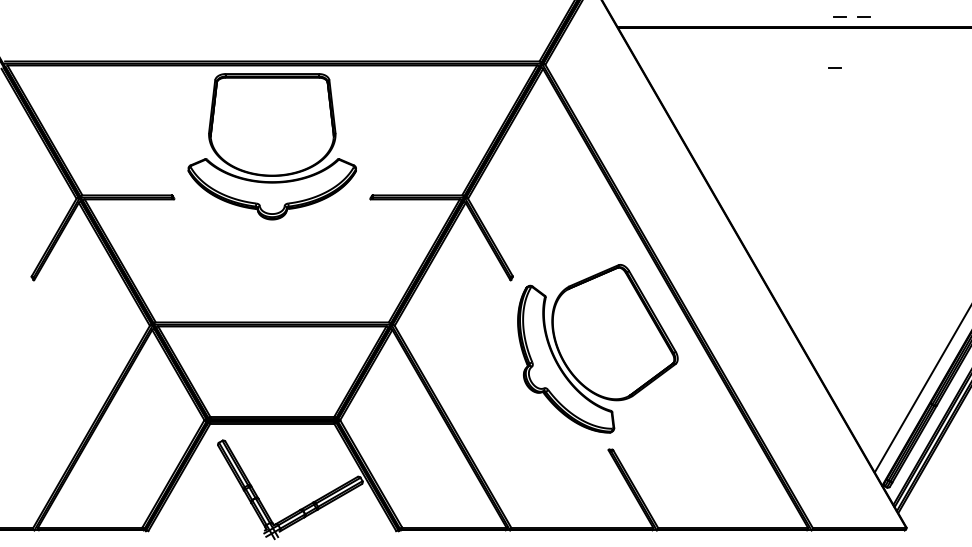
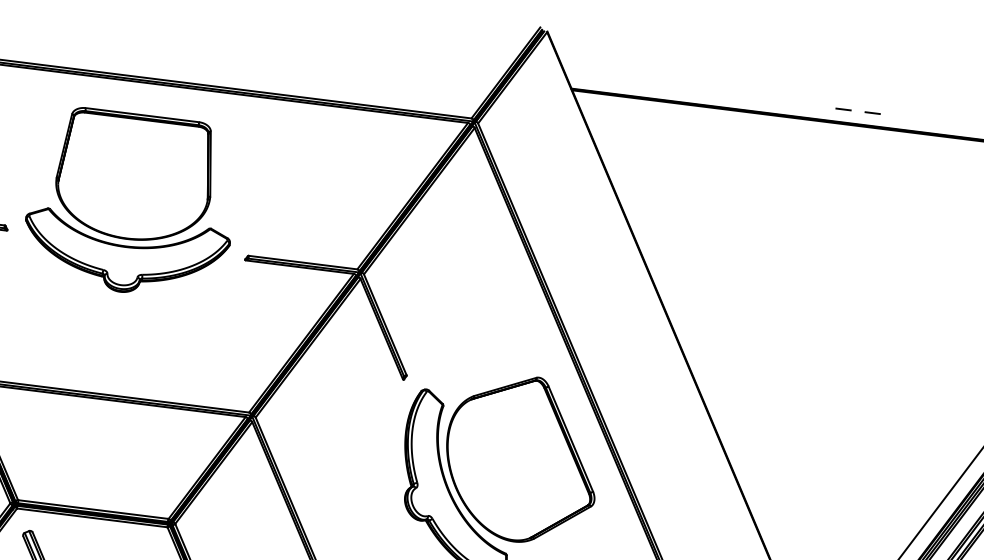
line: (834, 67) -> (828, 170), removed
part: (271, 146) -> (130, 203), moved

